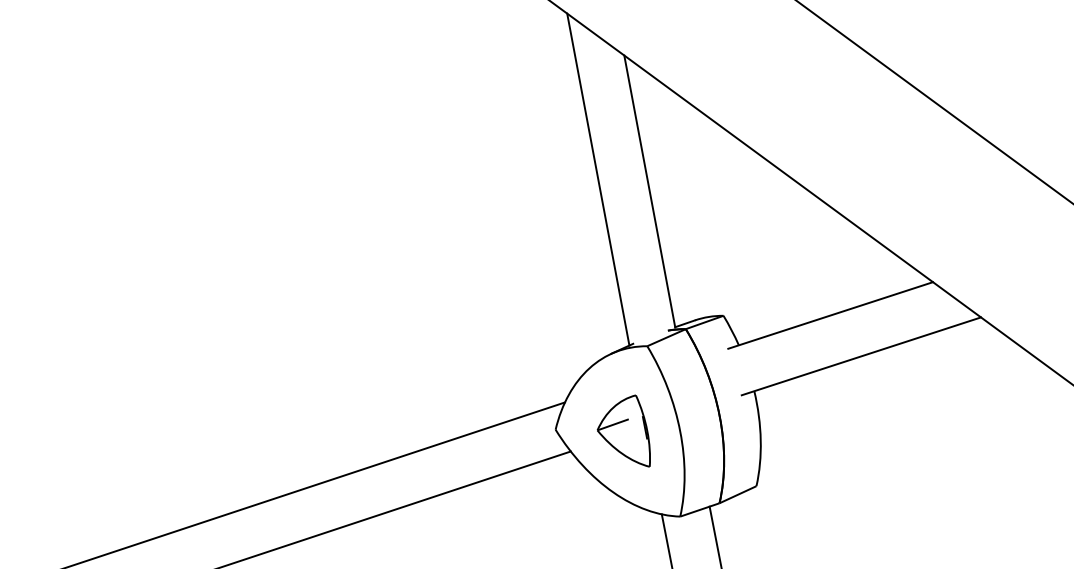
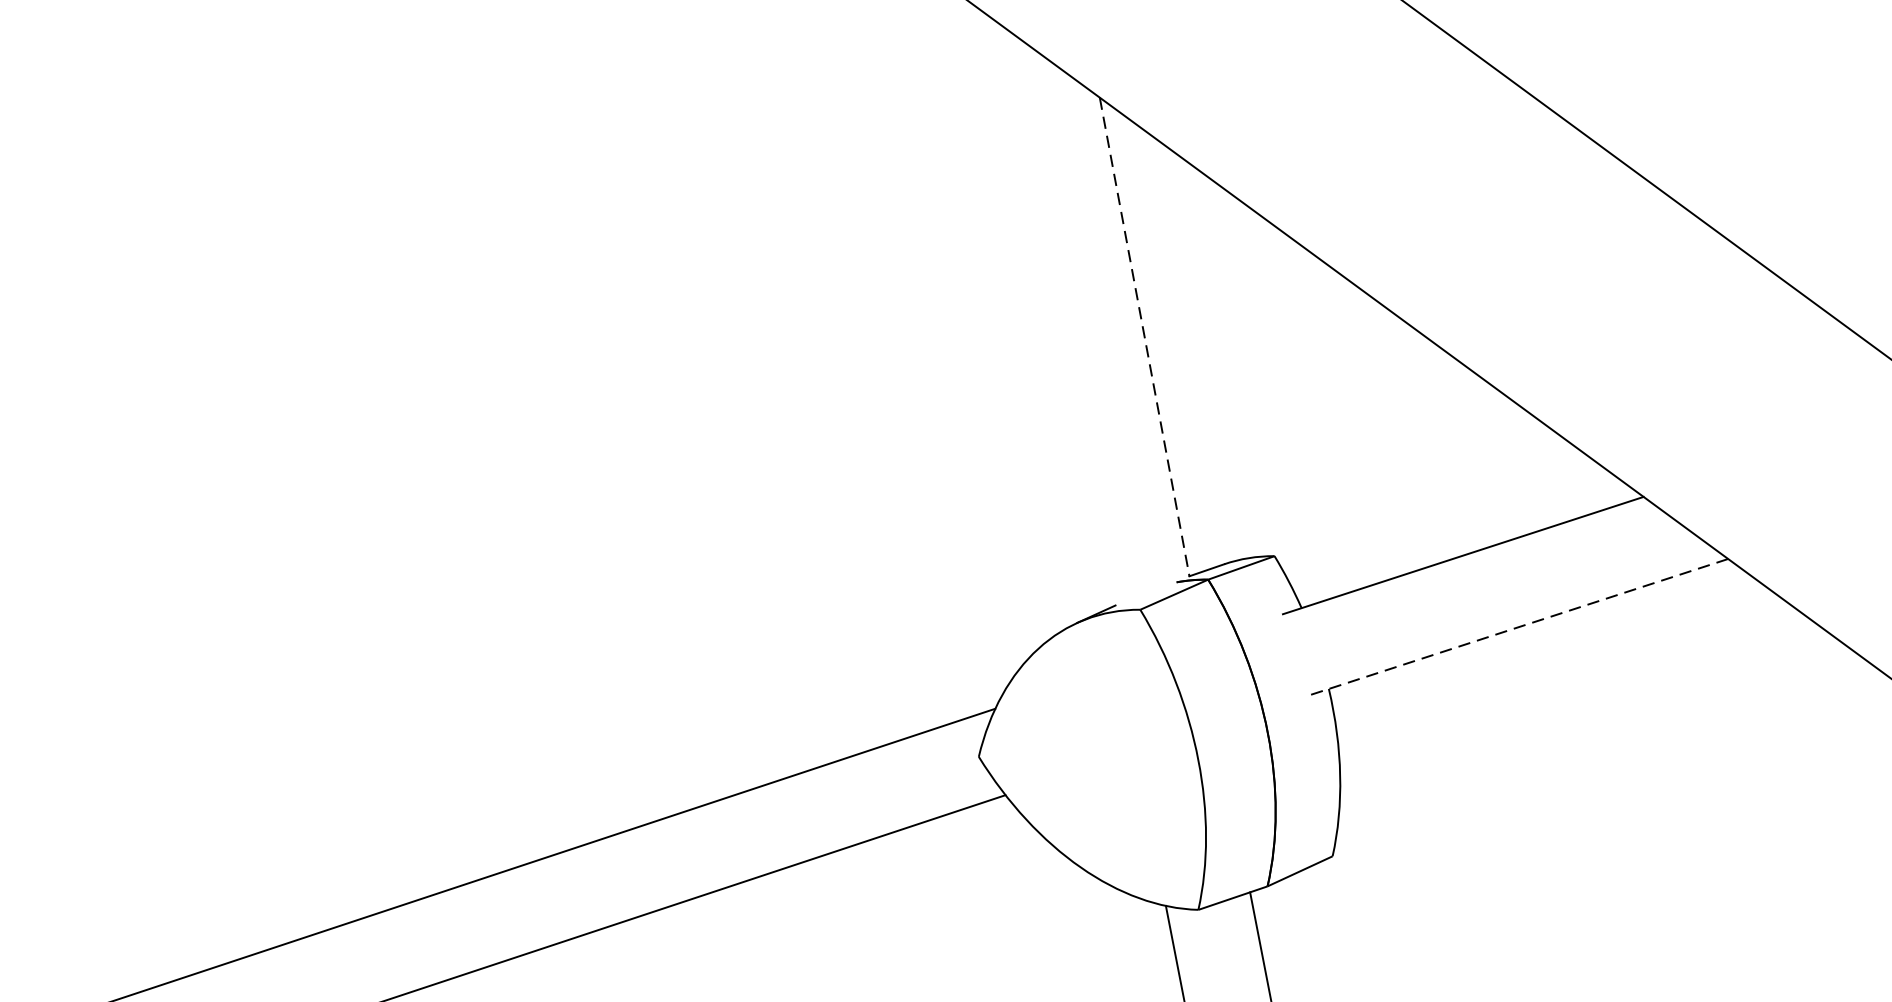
line: (598, 179) -> (1054, 316), removed
line: (649, 192) -> (1144, 338), solid -> dashed
line: (861, 356) -> (1517, 627), solid -> dashed
part: (623, 430) -> (1098, 758), removed

